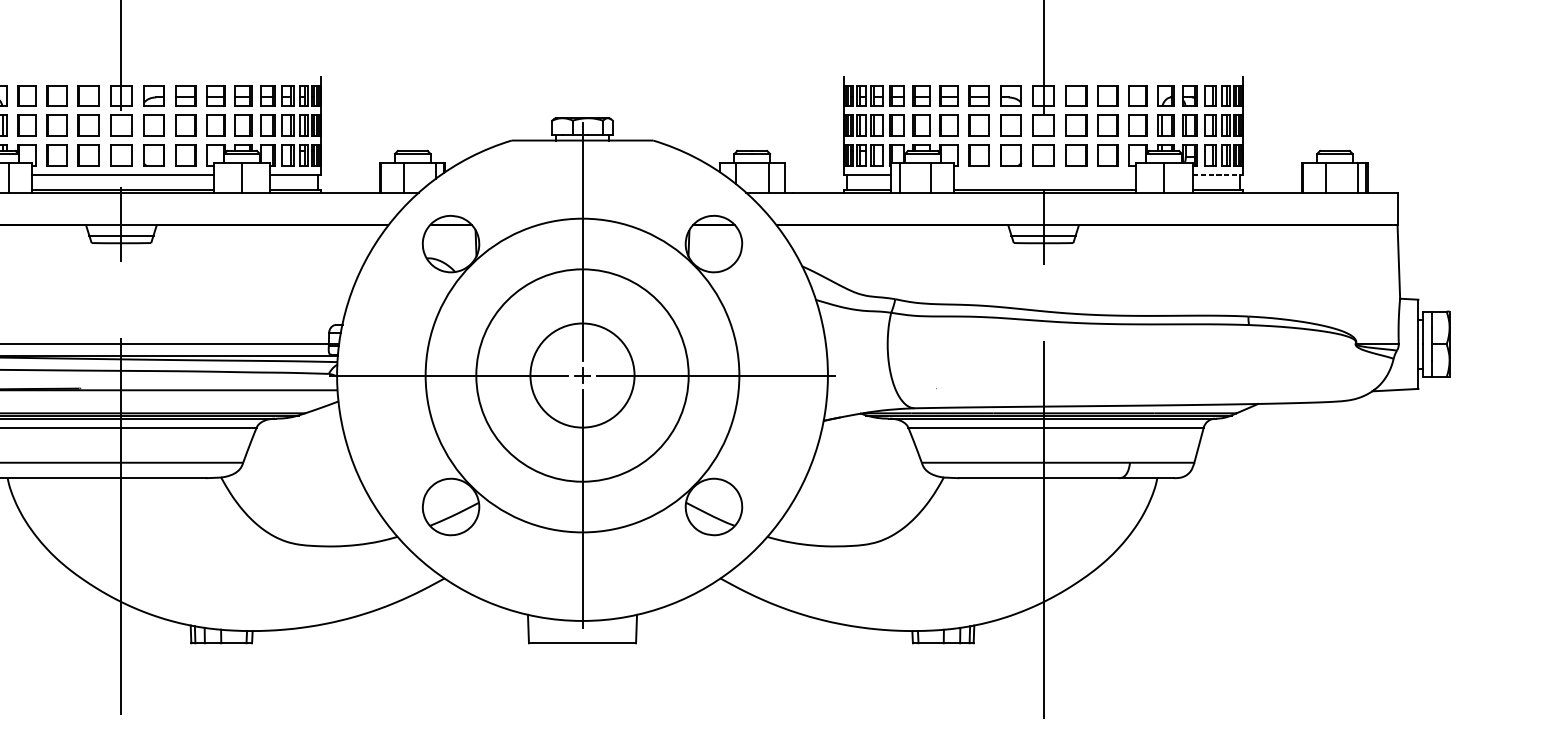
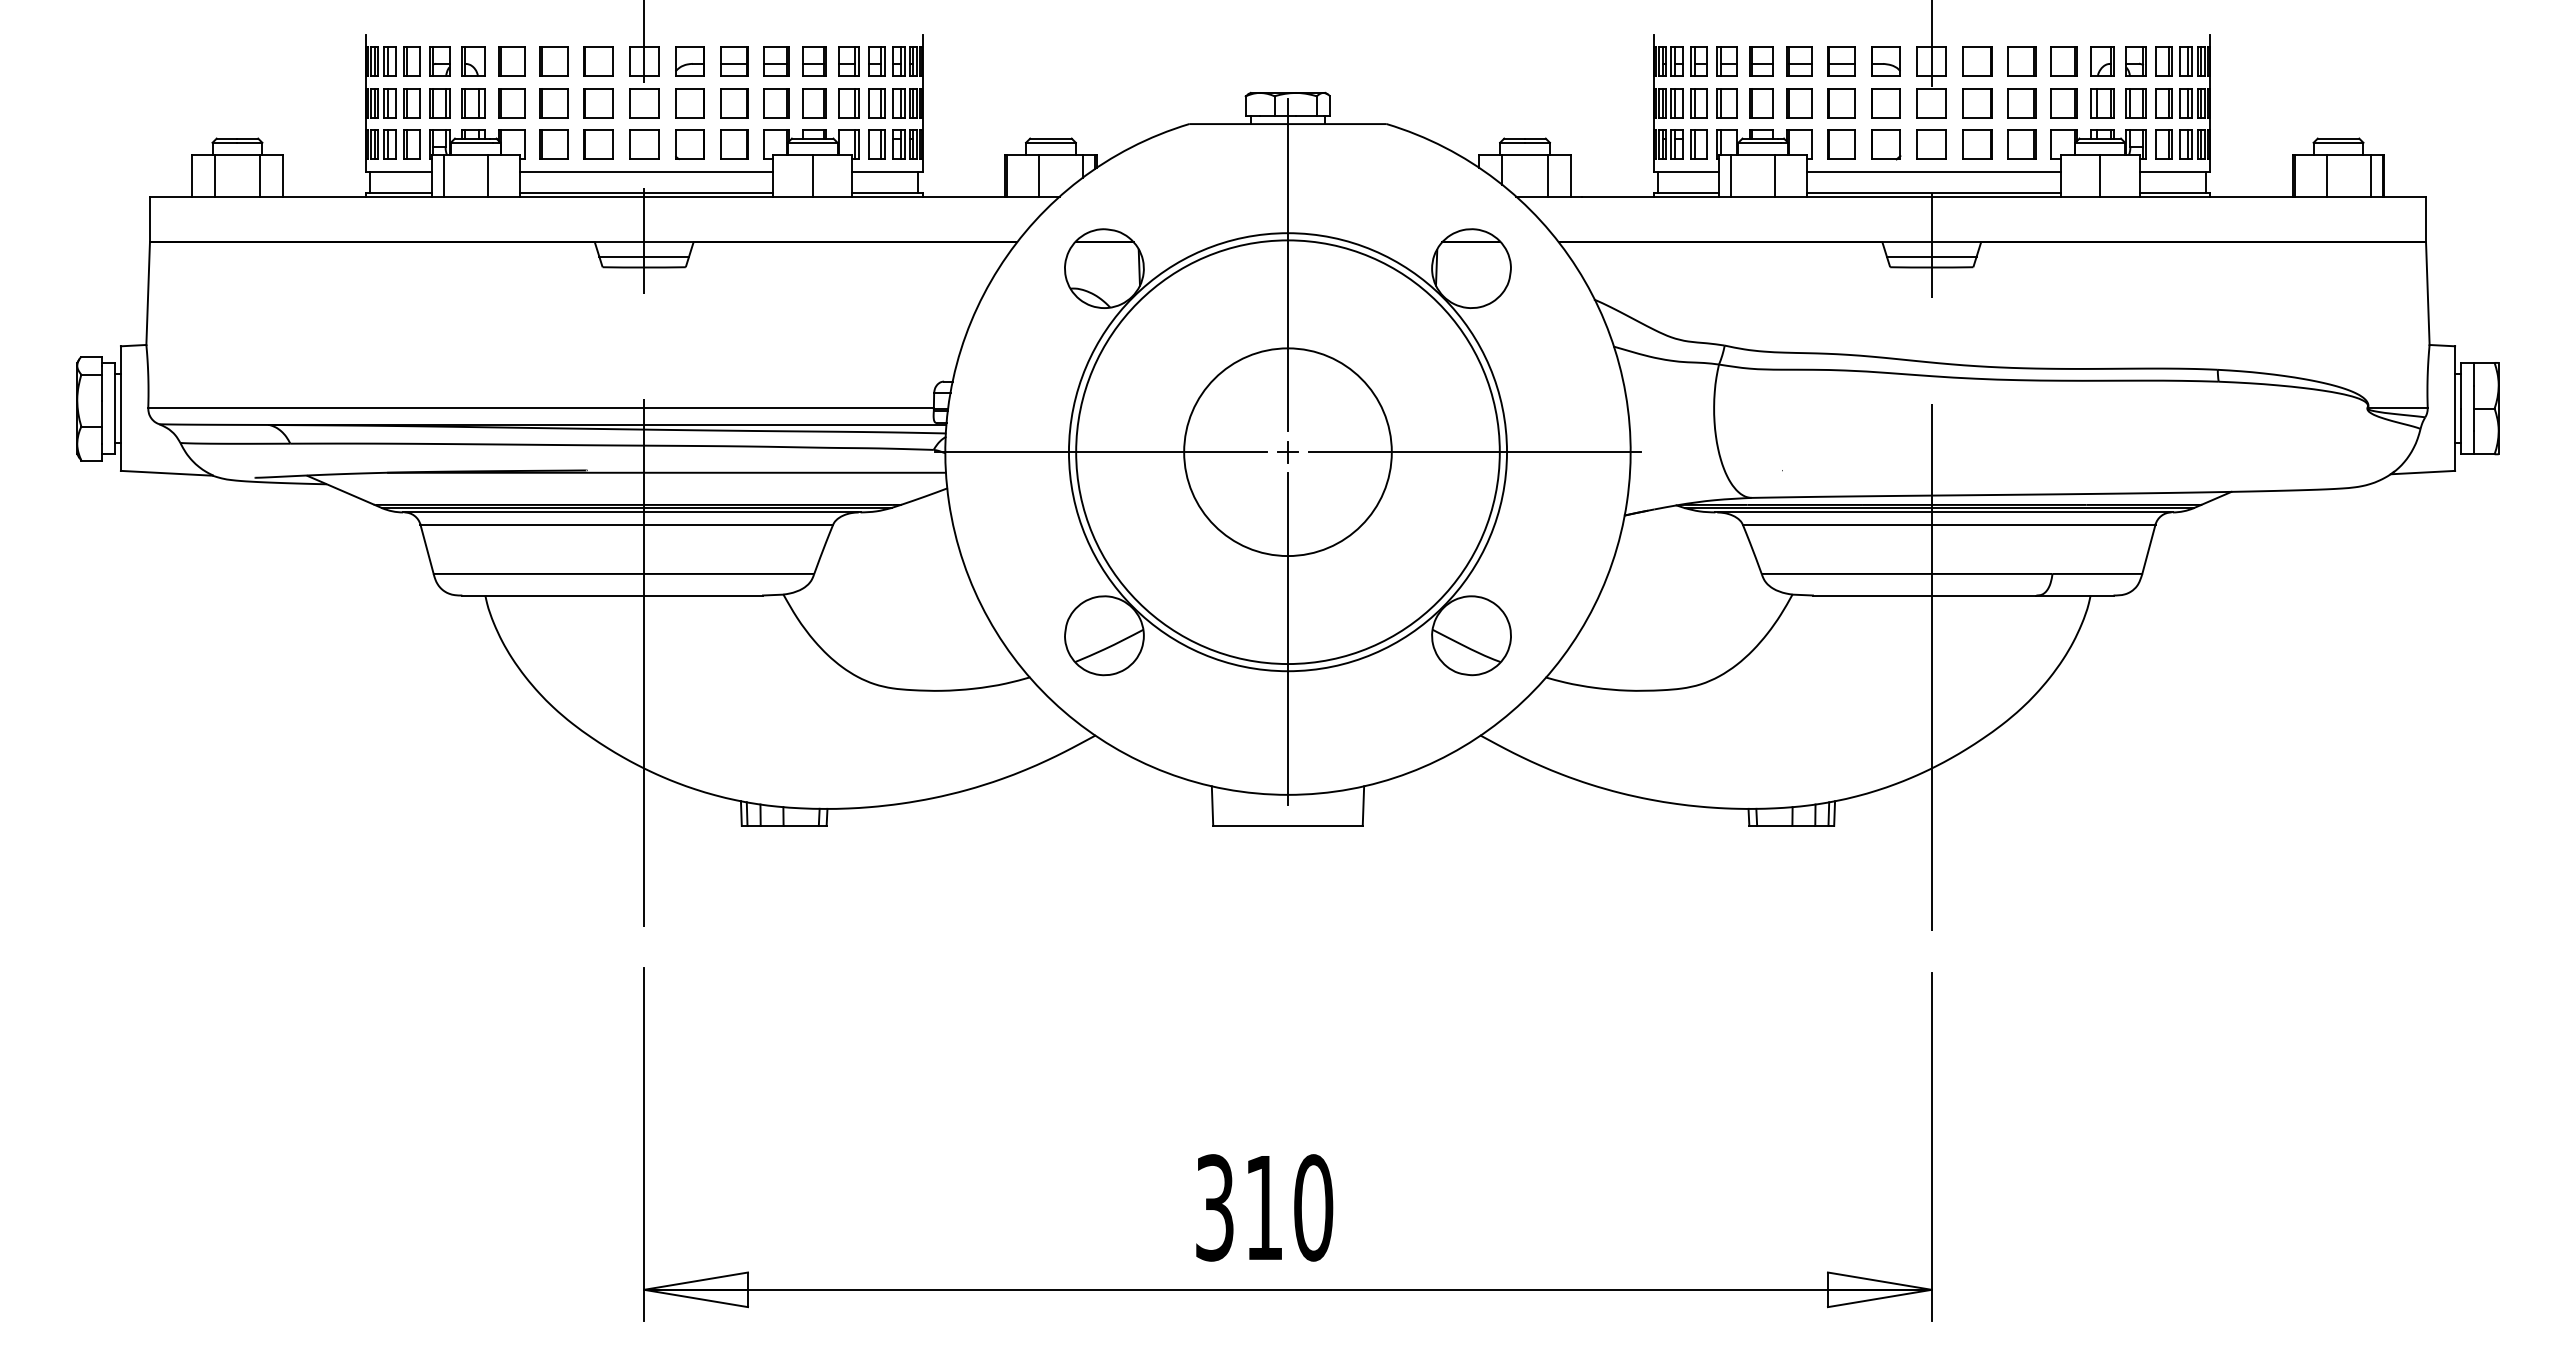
line: (1044, 174) -> (1933, 171), added
line: (1218, 174) -> (2175, 171), dashed -> solid
circle: (582, 375) -> (1287, 452), size x1.43
circle: (582, 375) -> (1287, 452), size x1.43

